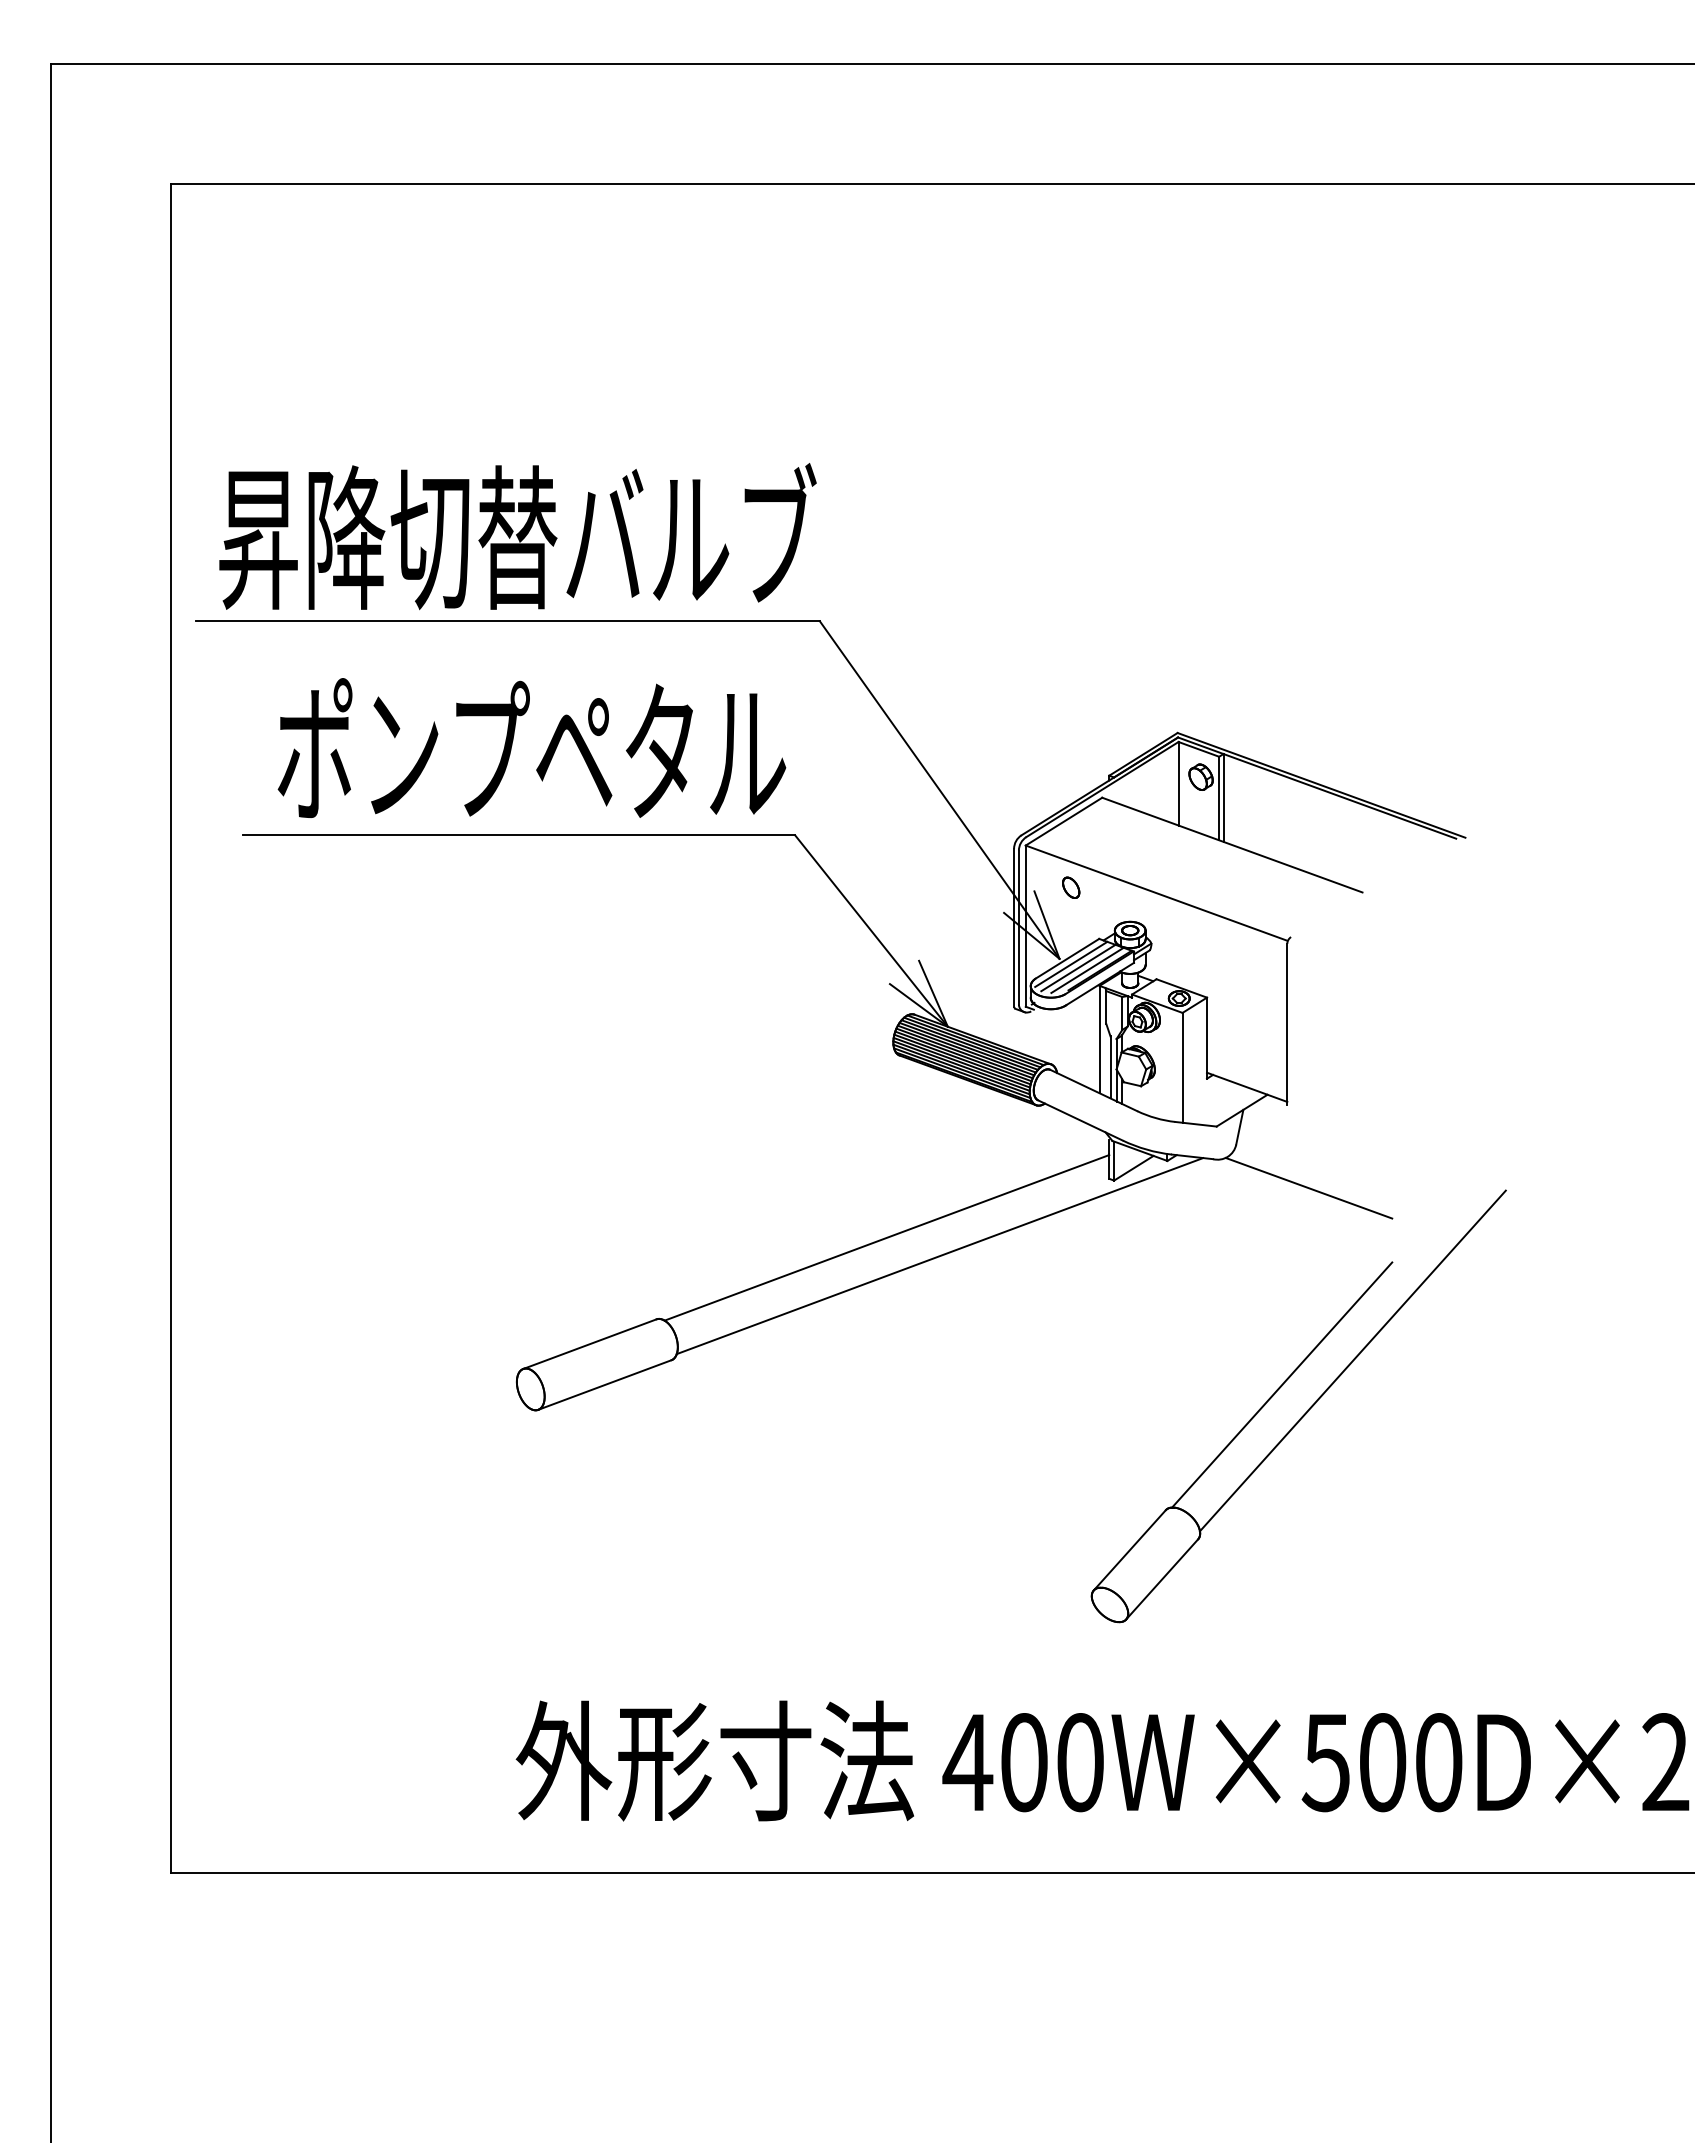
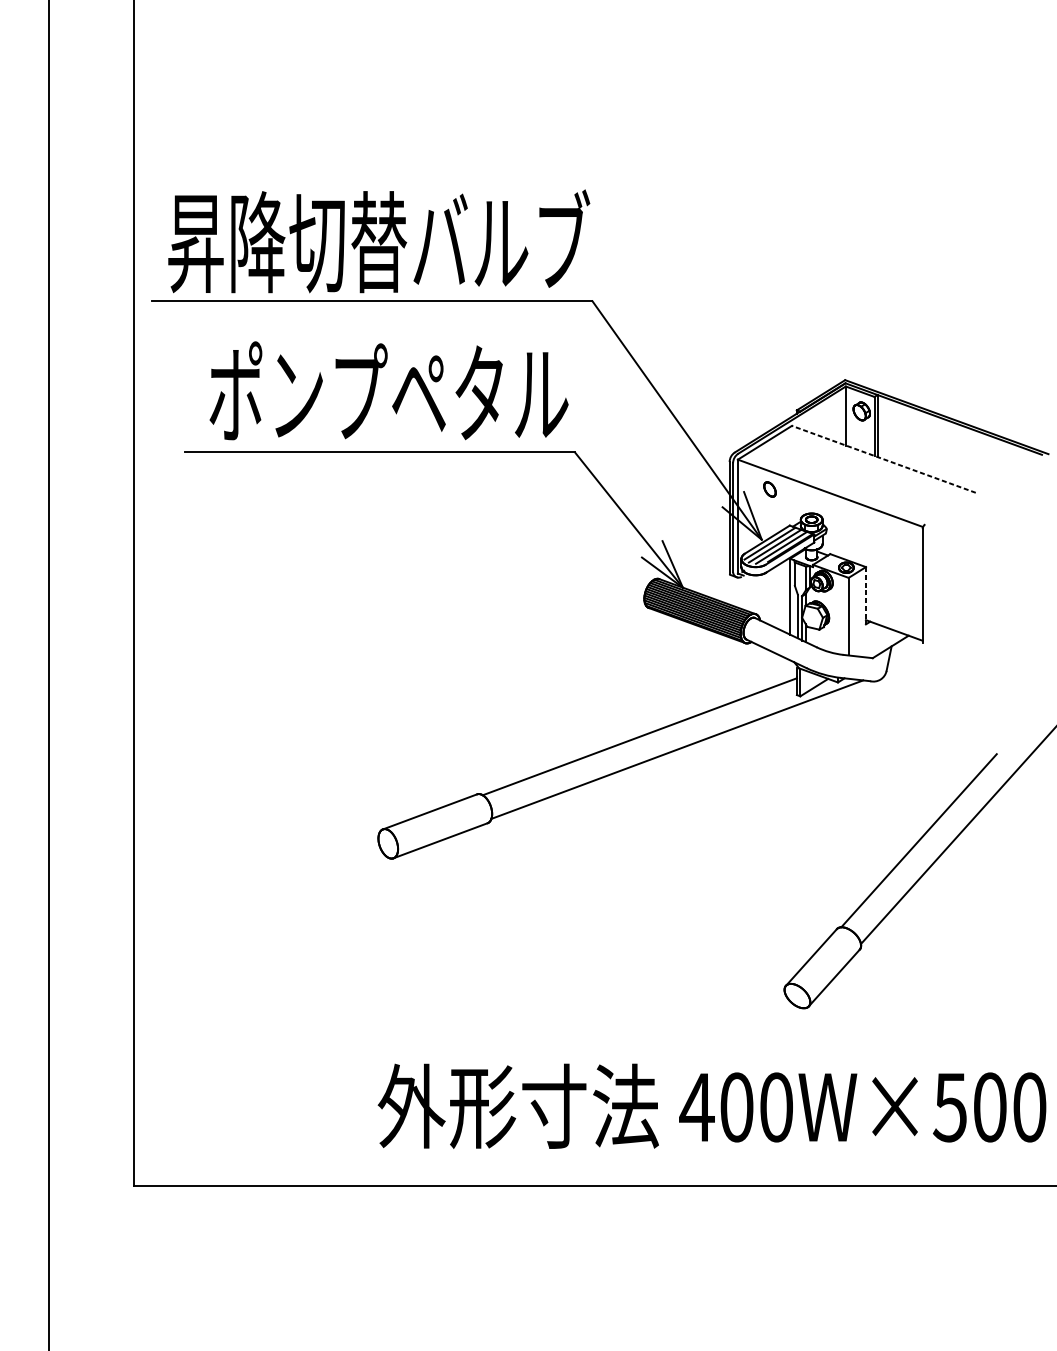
line: (1231, 844) -> (883, 458), solid -> dashed
line: (1207, 1038) -> (866, 595), solid -> dashed
line: (1308, 1187) -> (937, 701), removed

